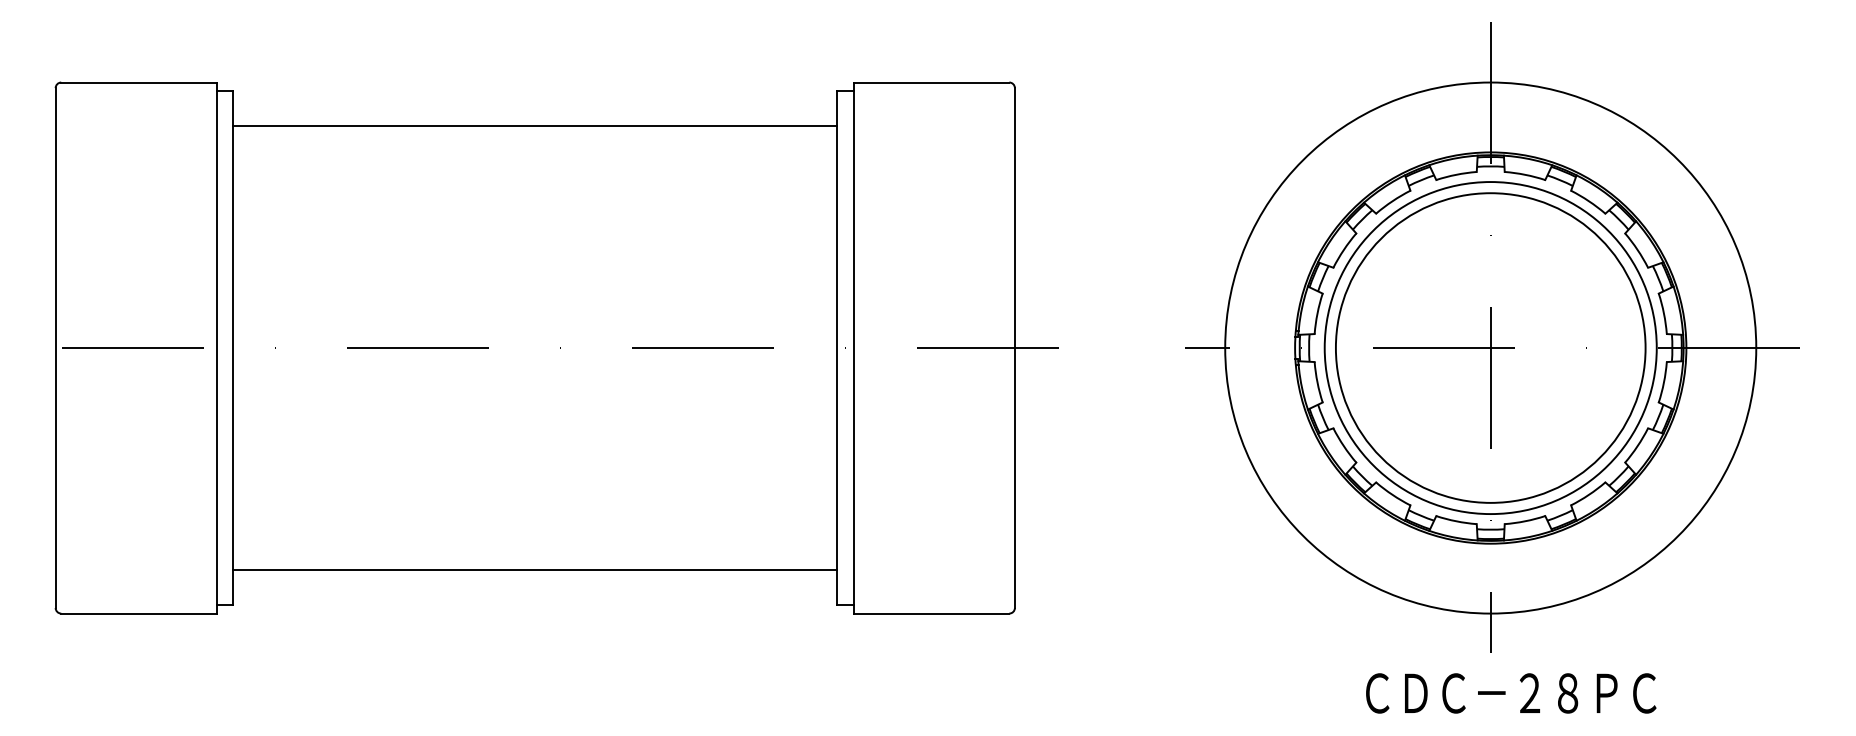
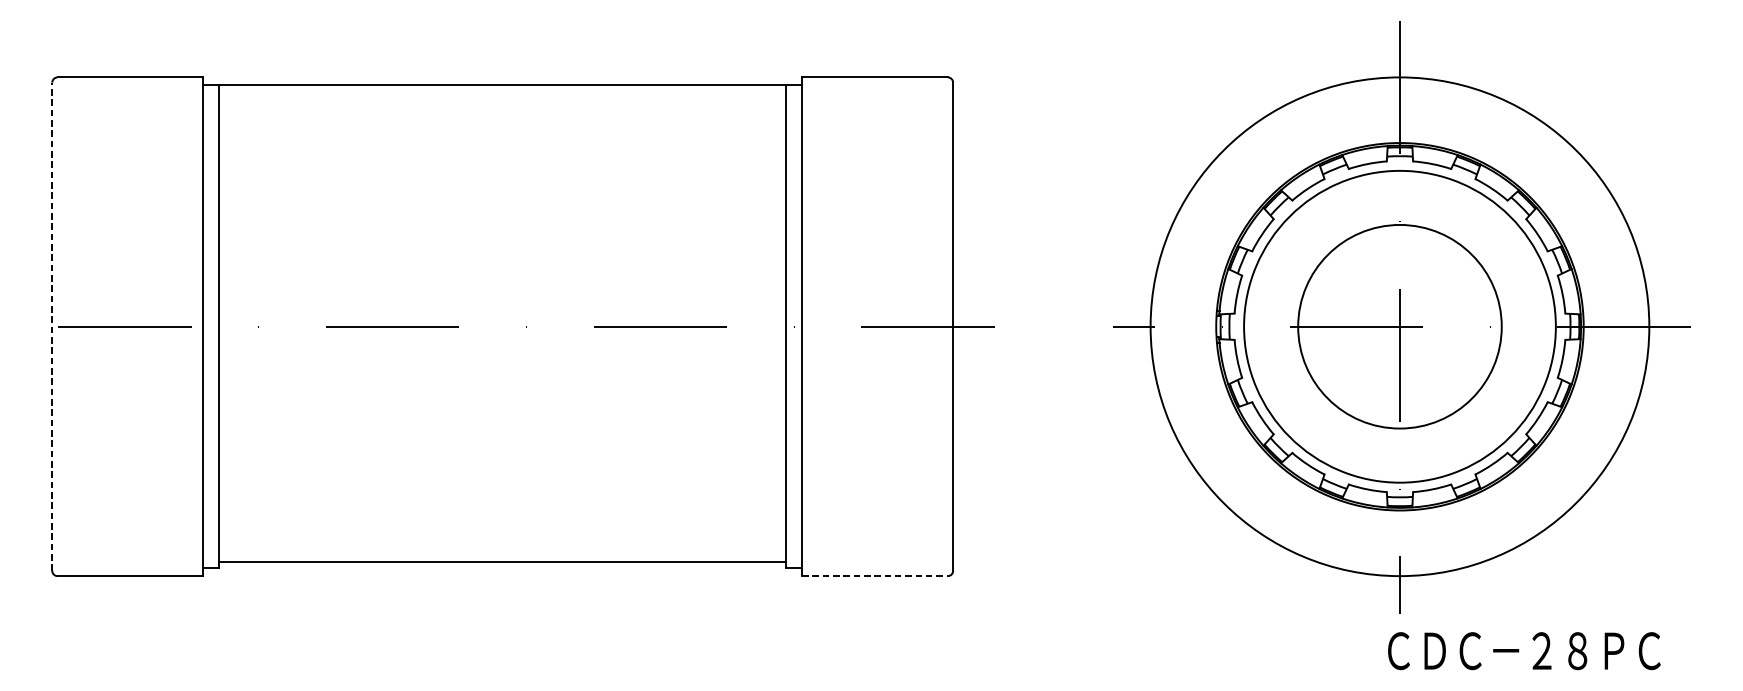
line: (535, 126) -> (502, 85), moved
circle: (1490, 347) -> (1399, 326), size x0.7
line: (55, 348) -> (52, 327), solid -> dashed
line: (535, 569) -> (502, 561), moved
line: (931, 613) -> (874, 576), solid -> dashed
text: (1511, 693) -> (1524, 651), moved

